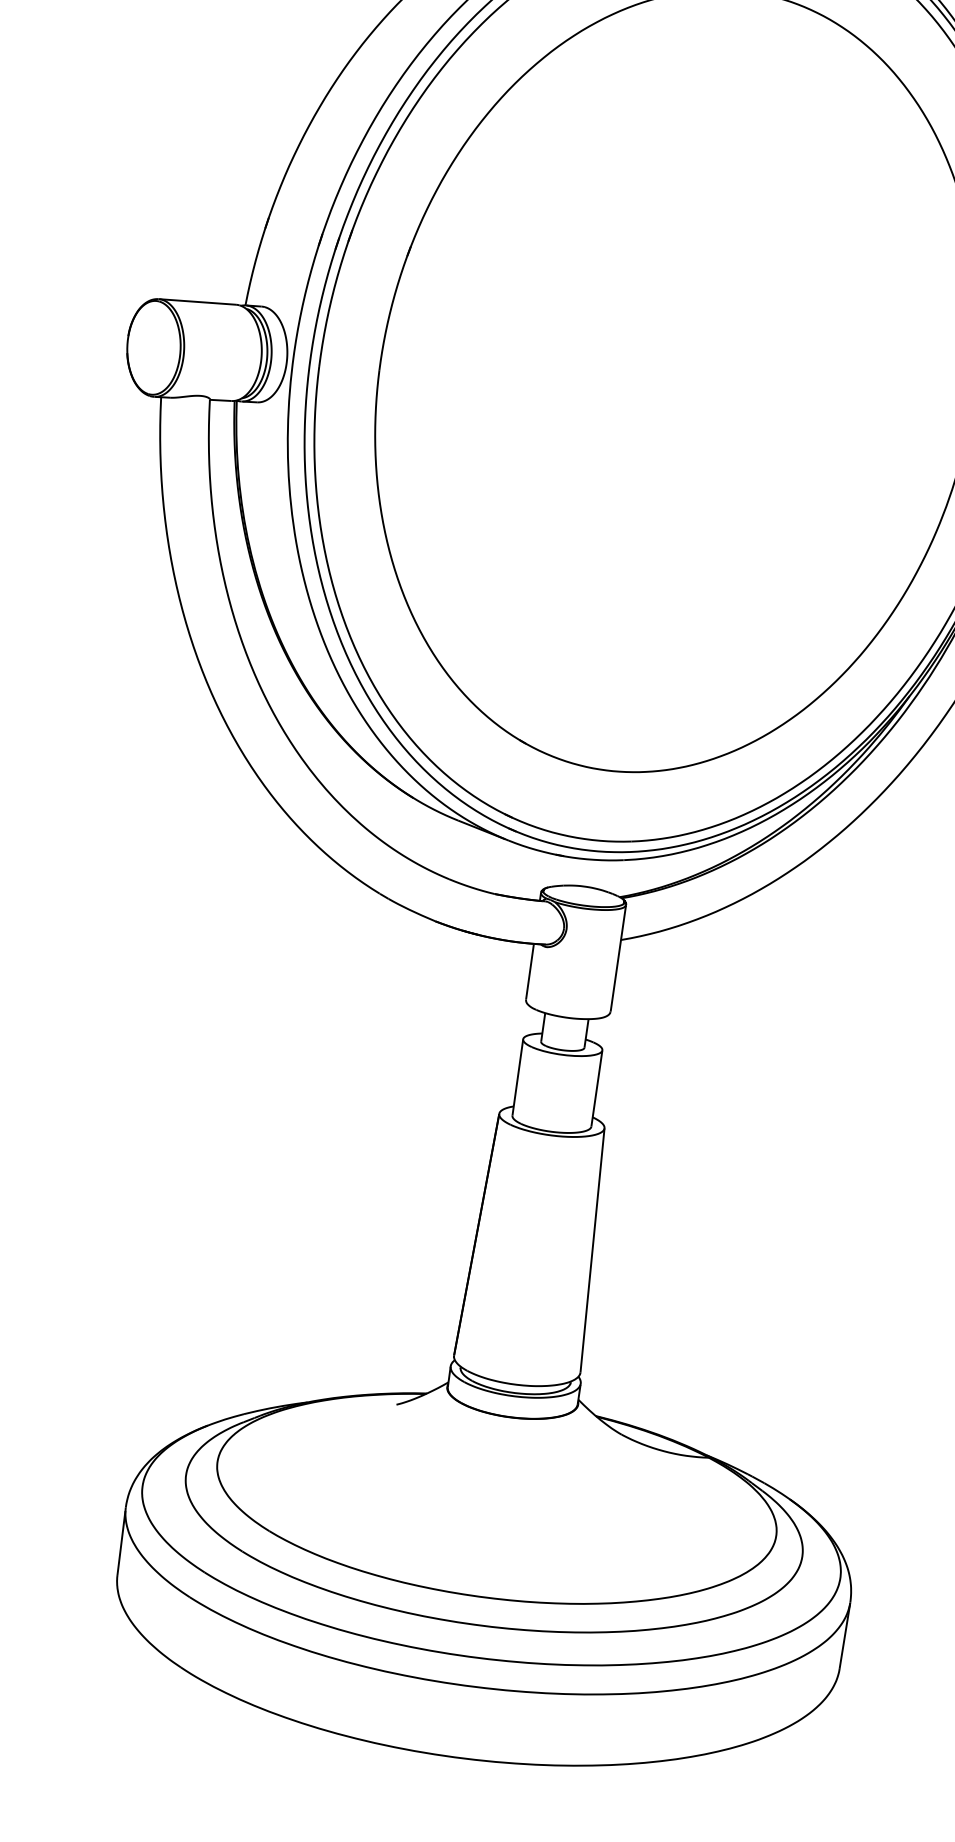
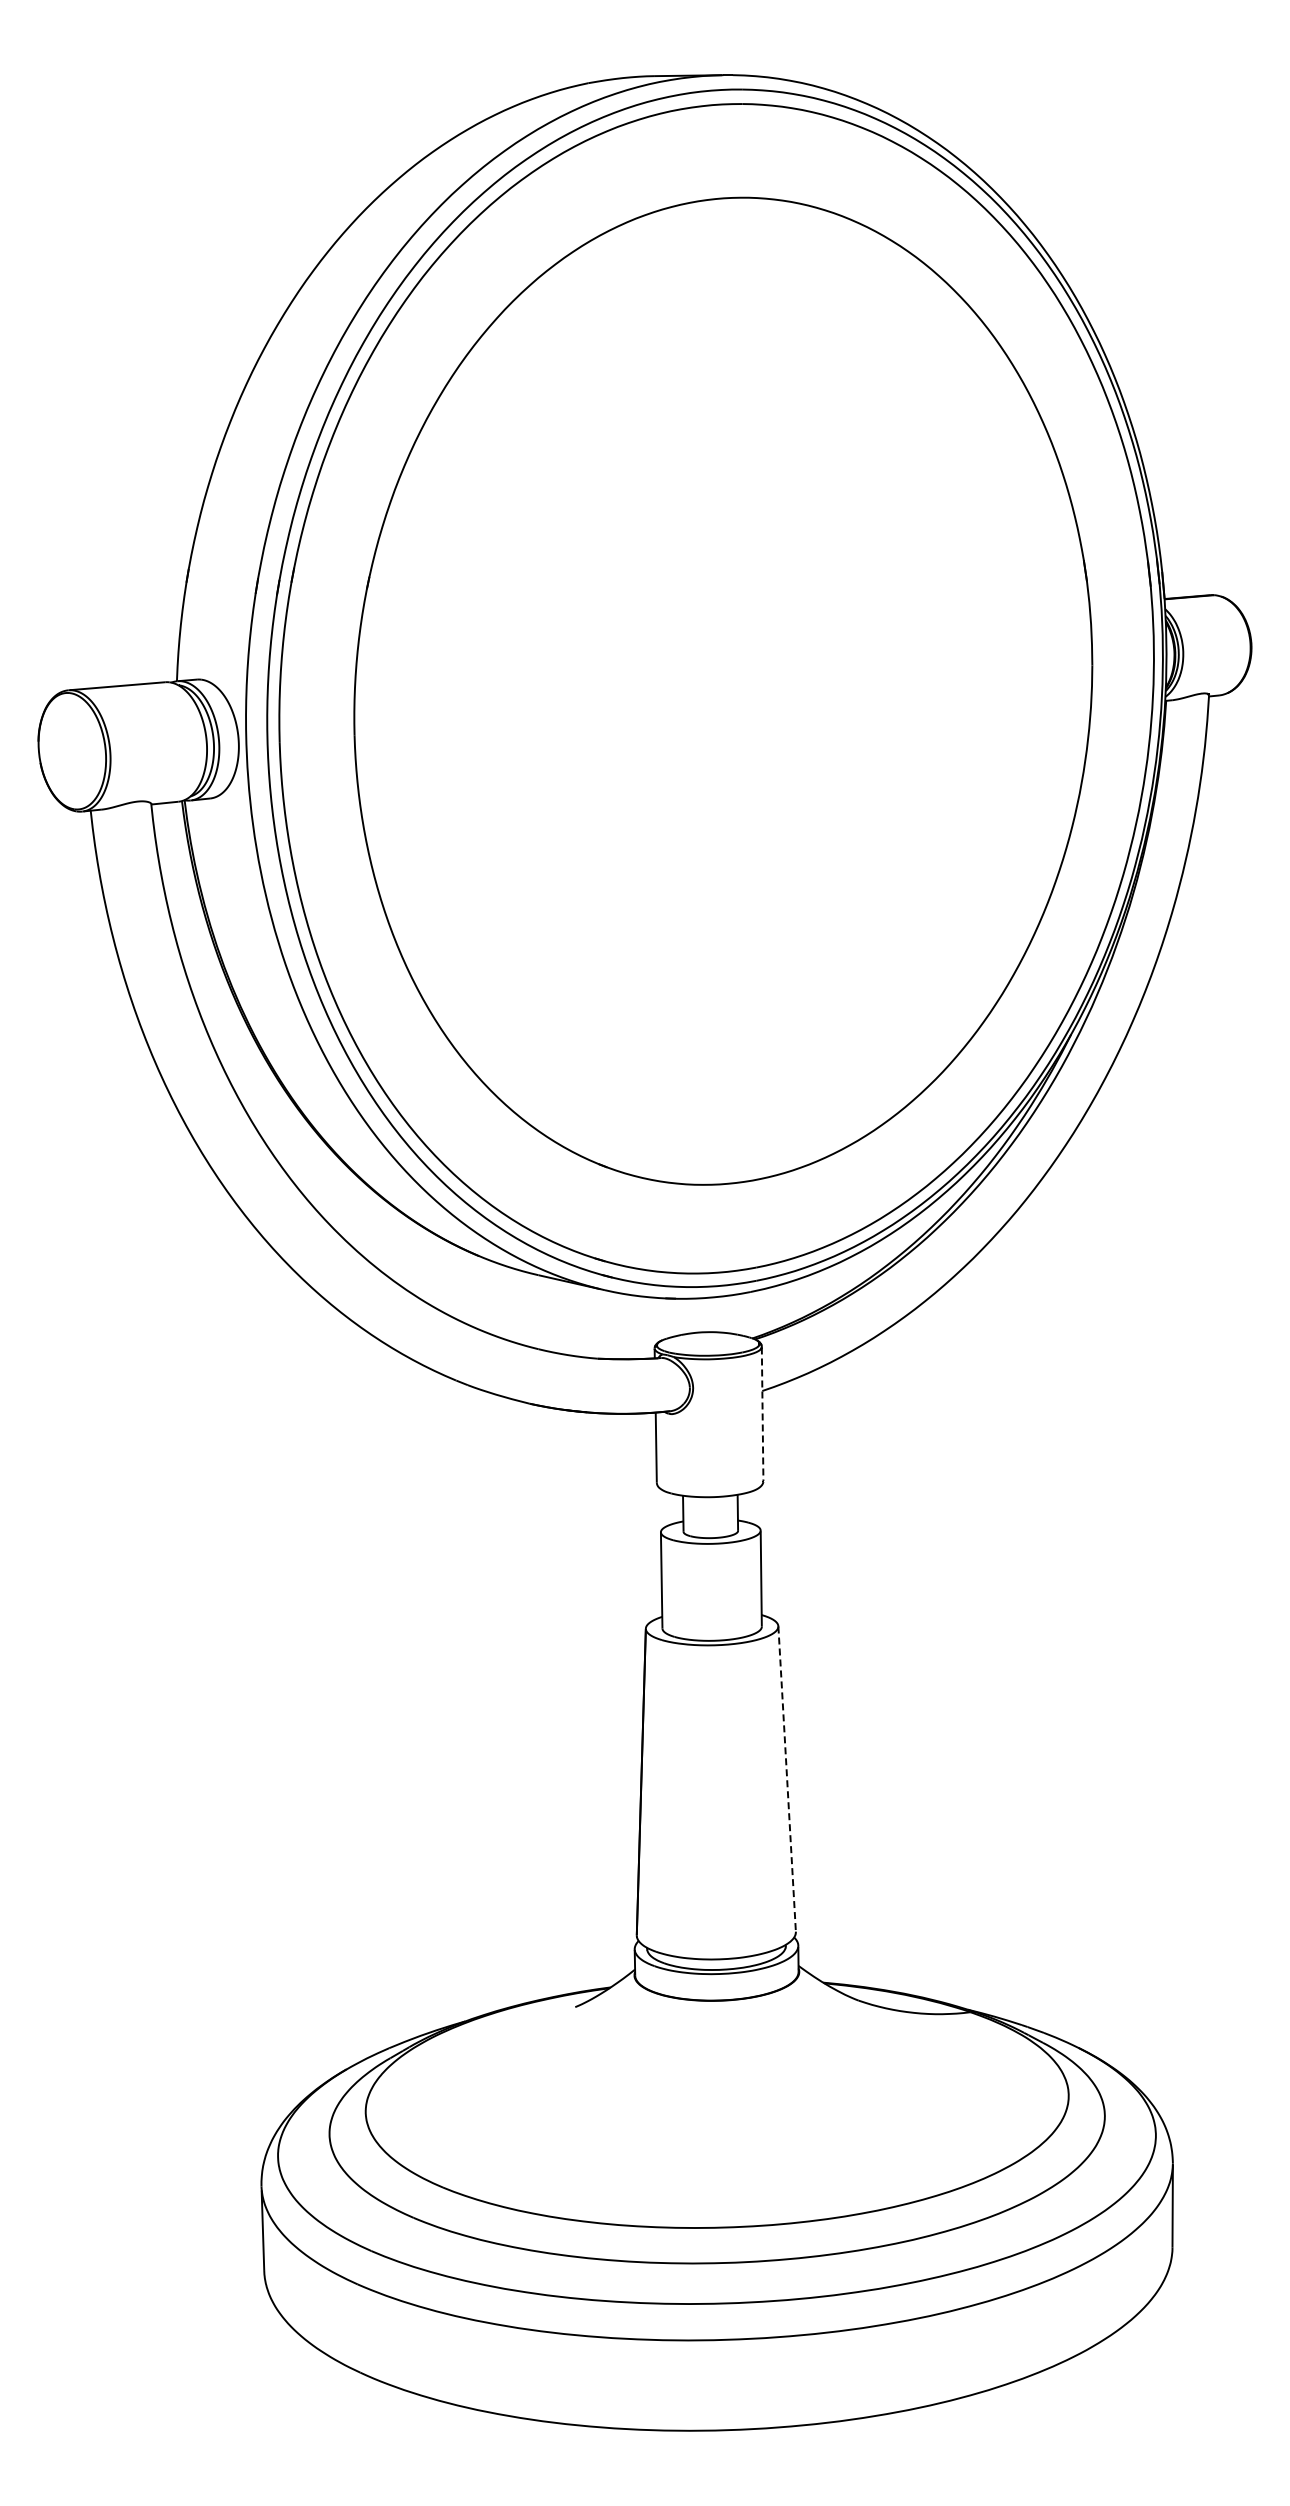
line: (618, 958) -> (762, 1414), solid -> dashed
line: (592, 1250) -> (787, 1779), solid -> dashed

